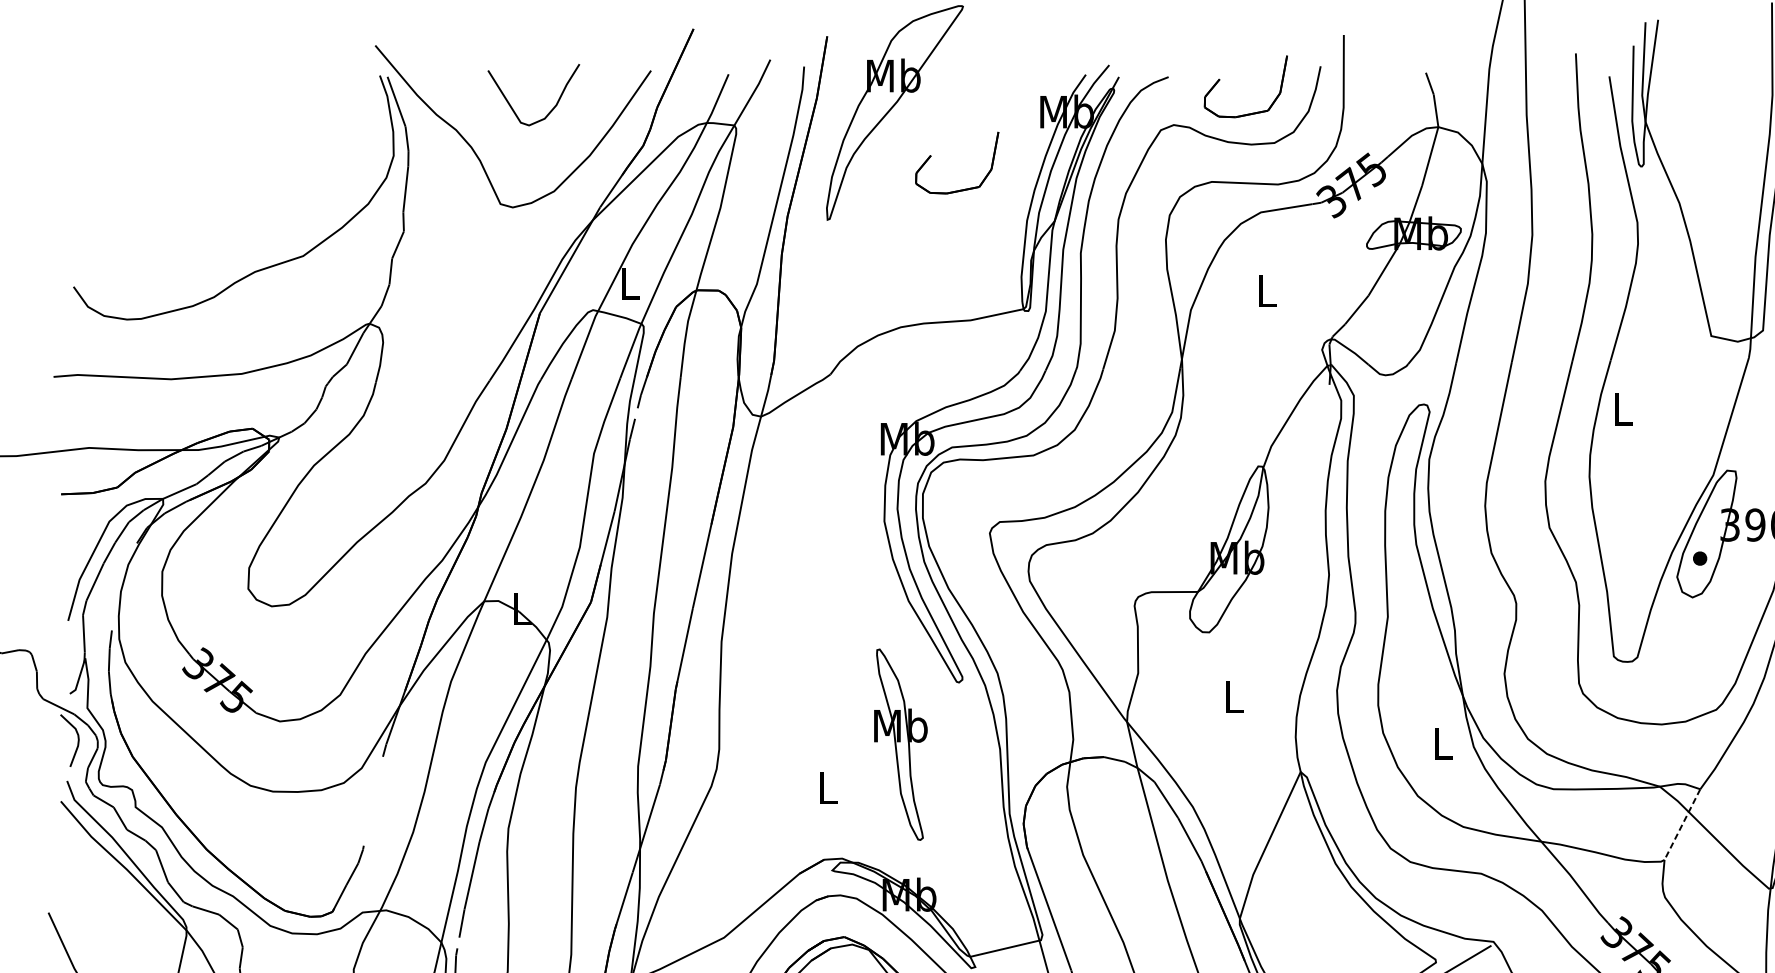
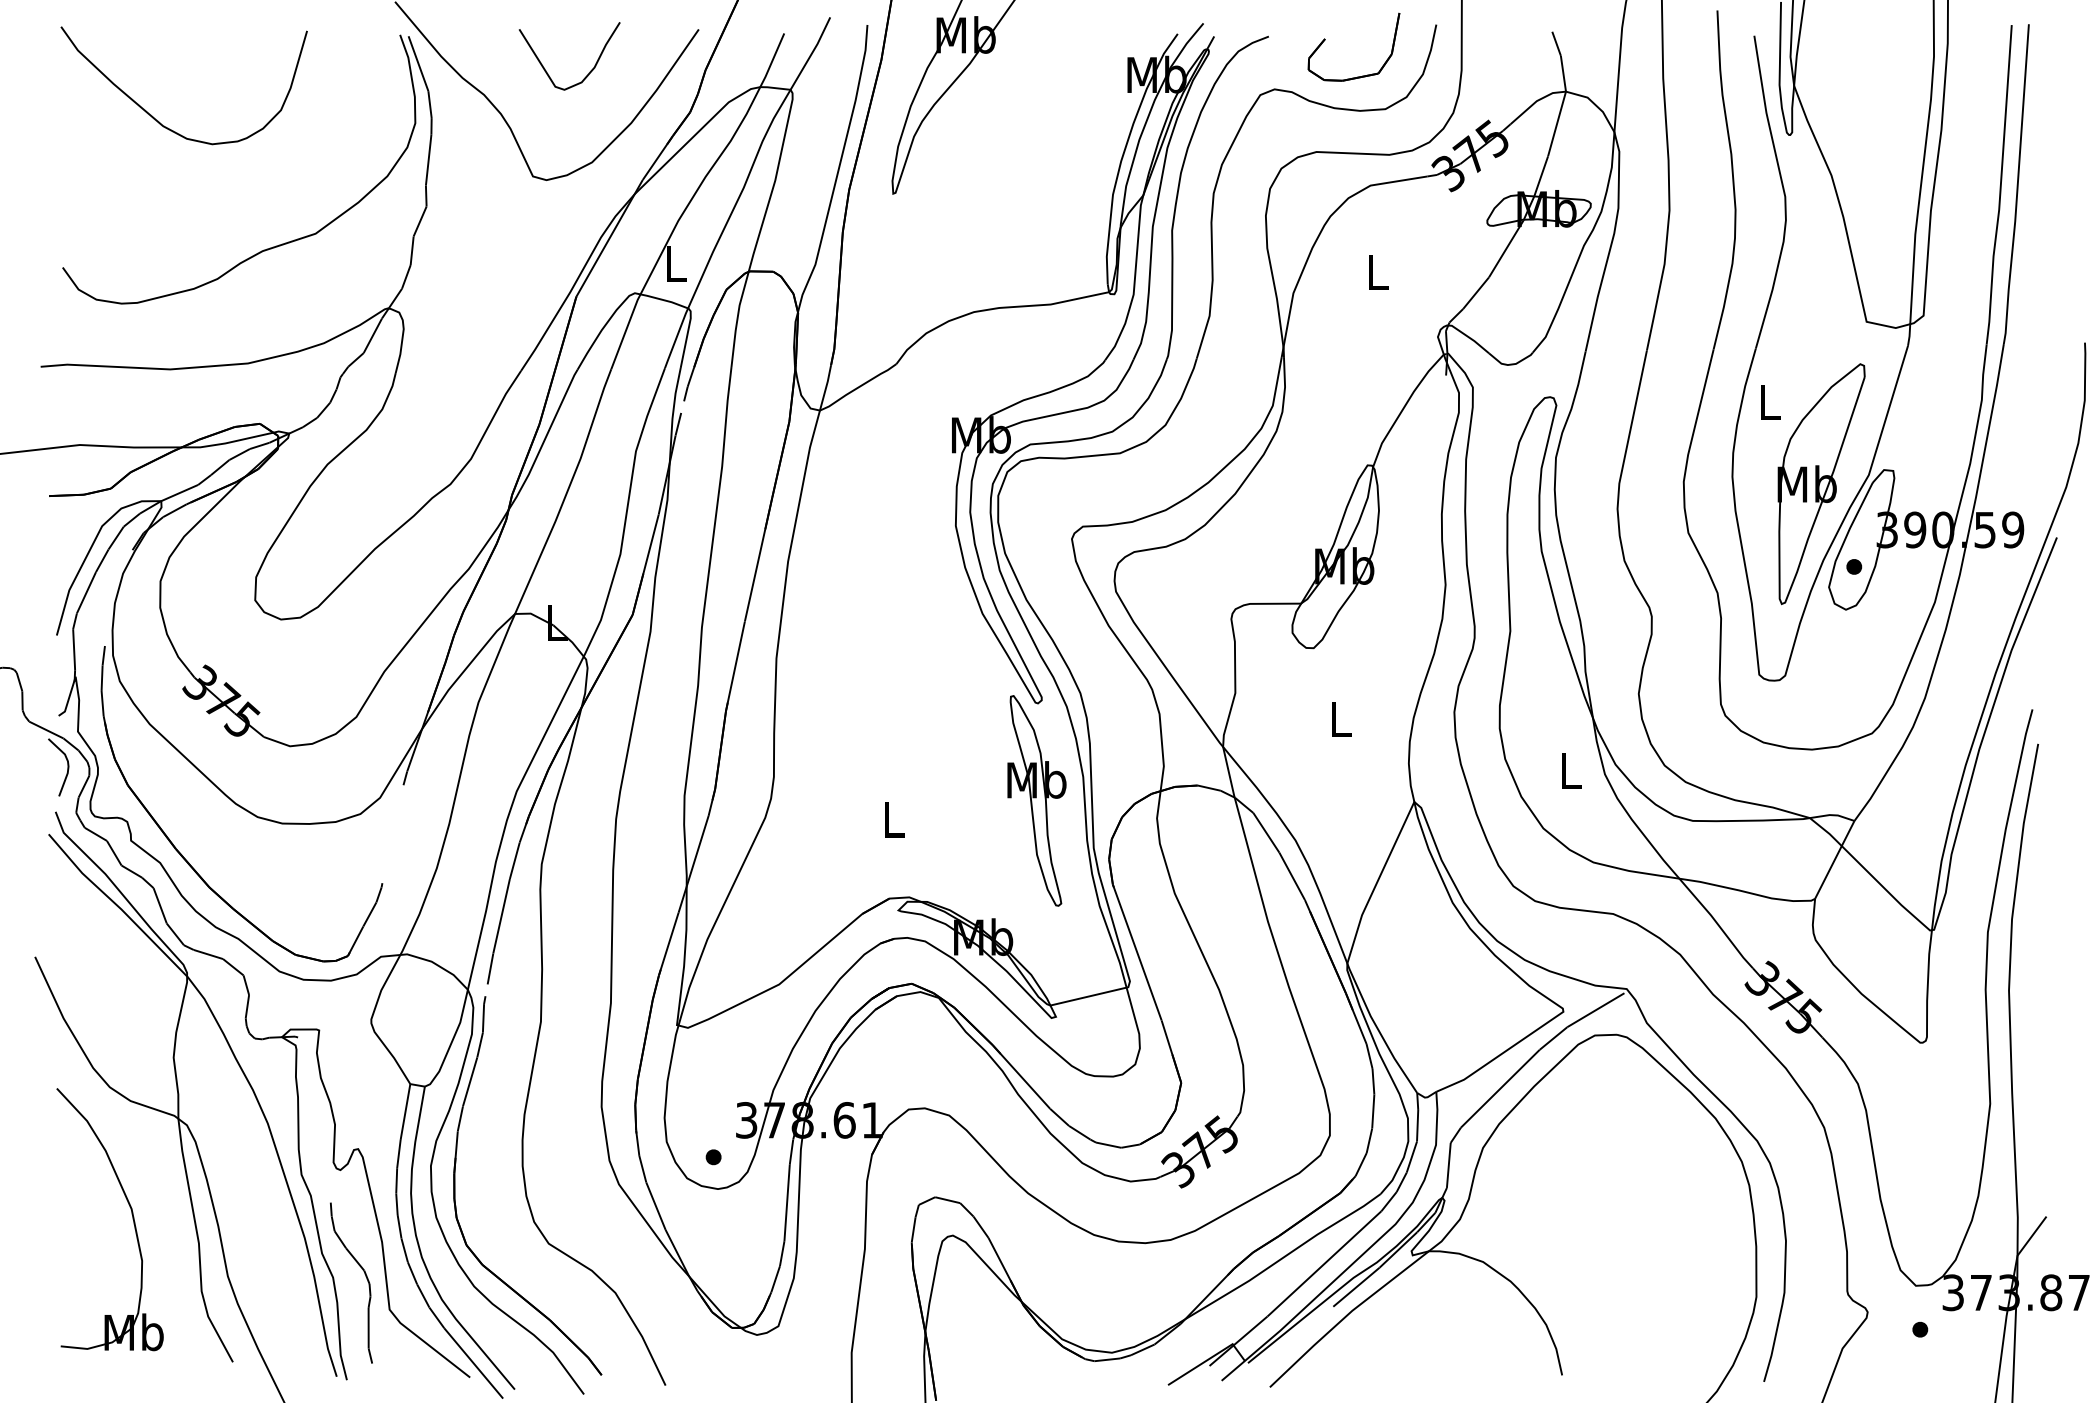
curve: (160, 153) -> (158, 120), added
part: (931, 156) -> (1007, 124), removed
part: (1670, 483) -> (1821, 484), added
part: (900, 744) -> (1036, 800), moved
line: (1682, 824) -> (1834, 859), dashed -> solid

